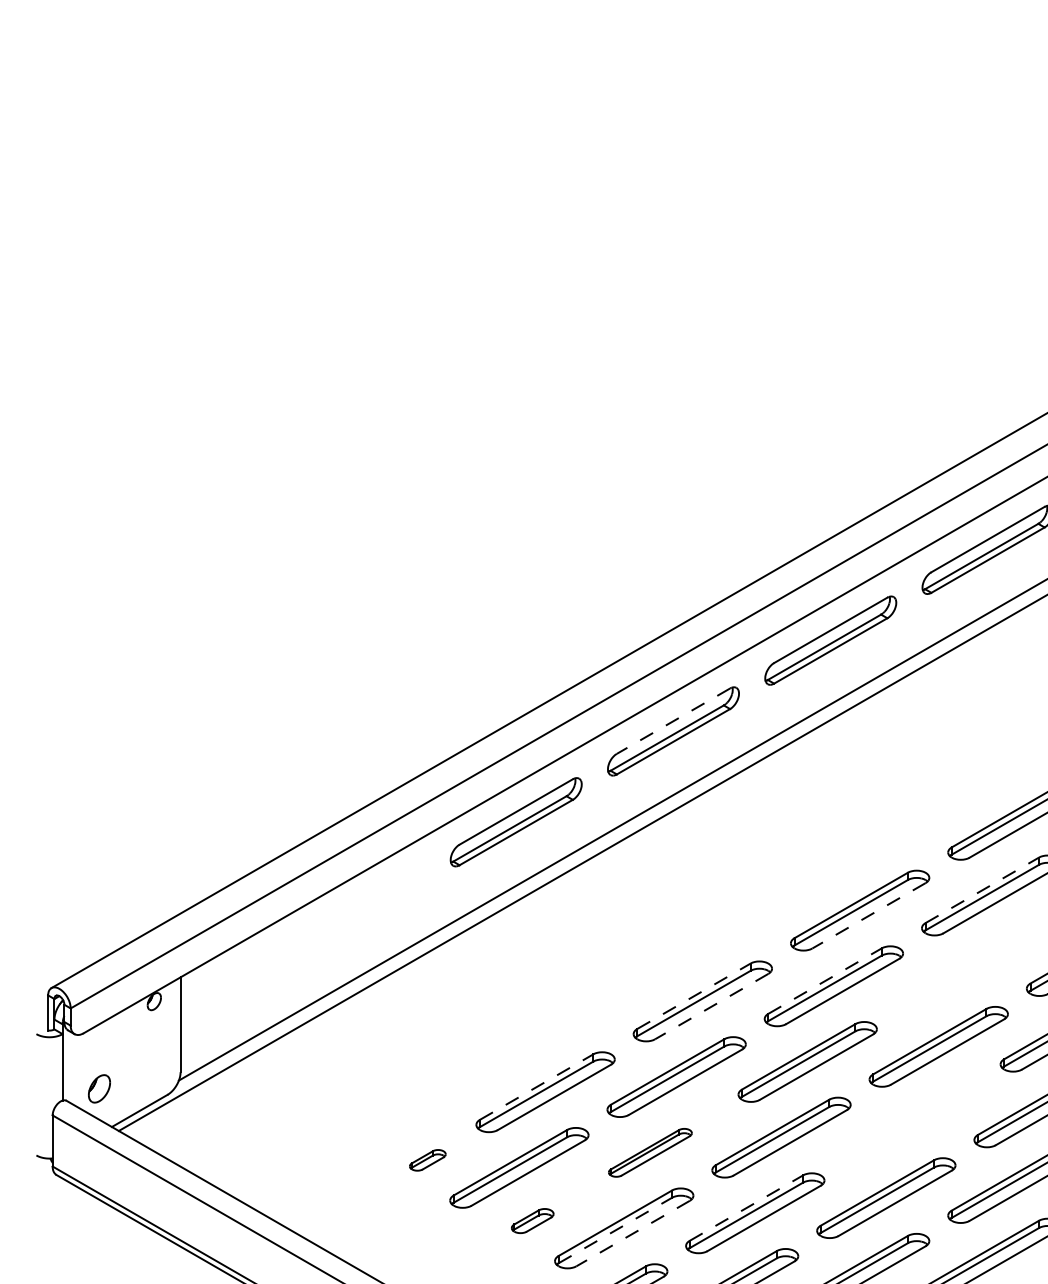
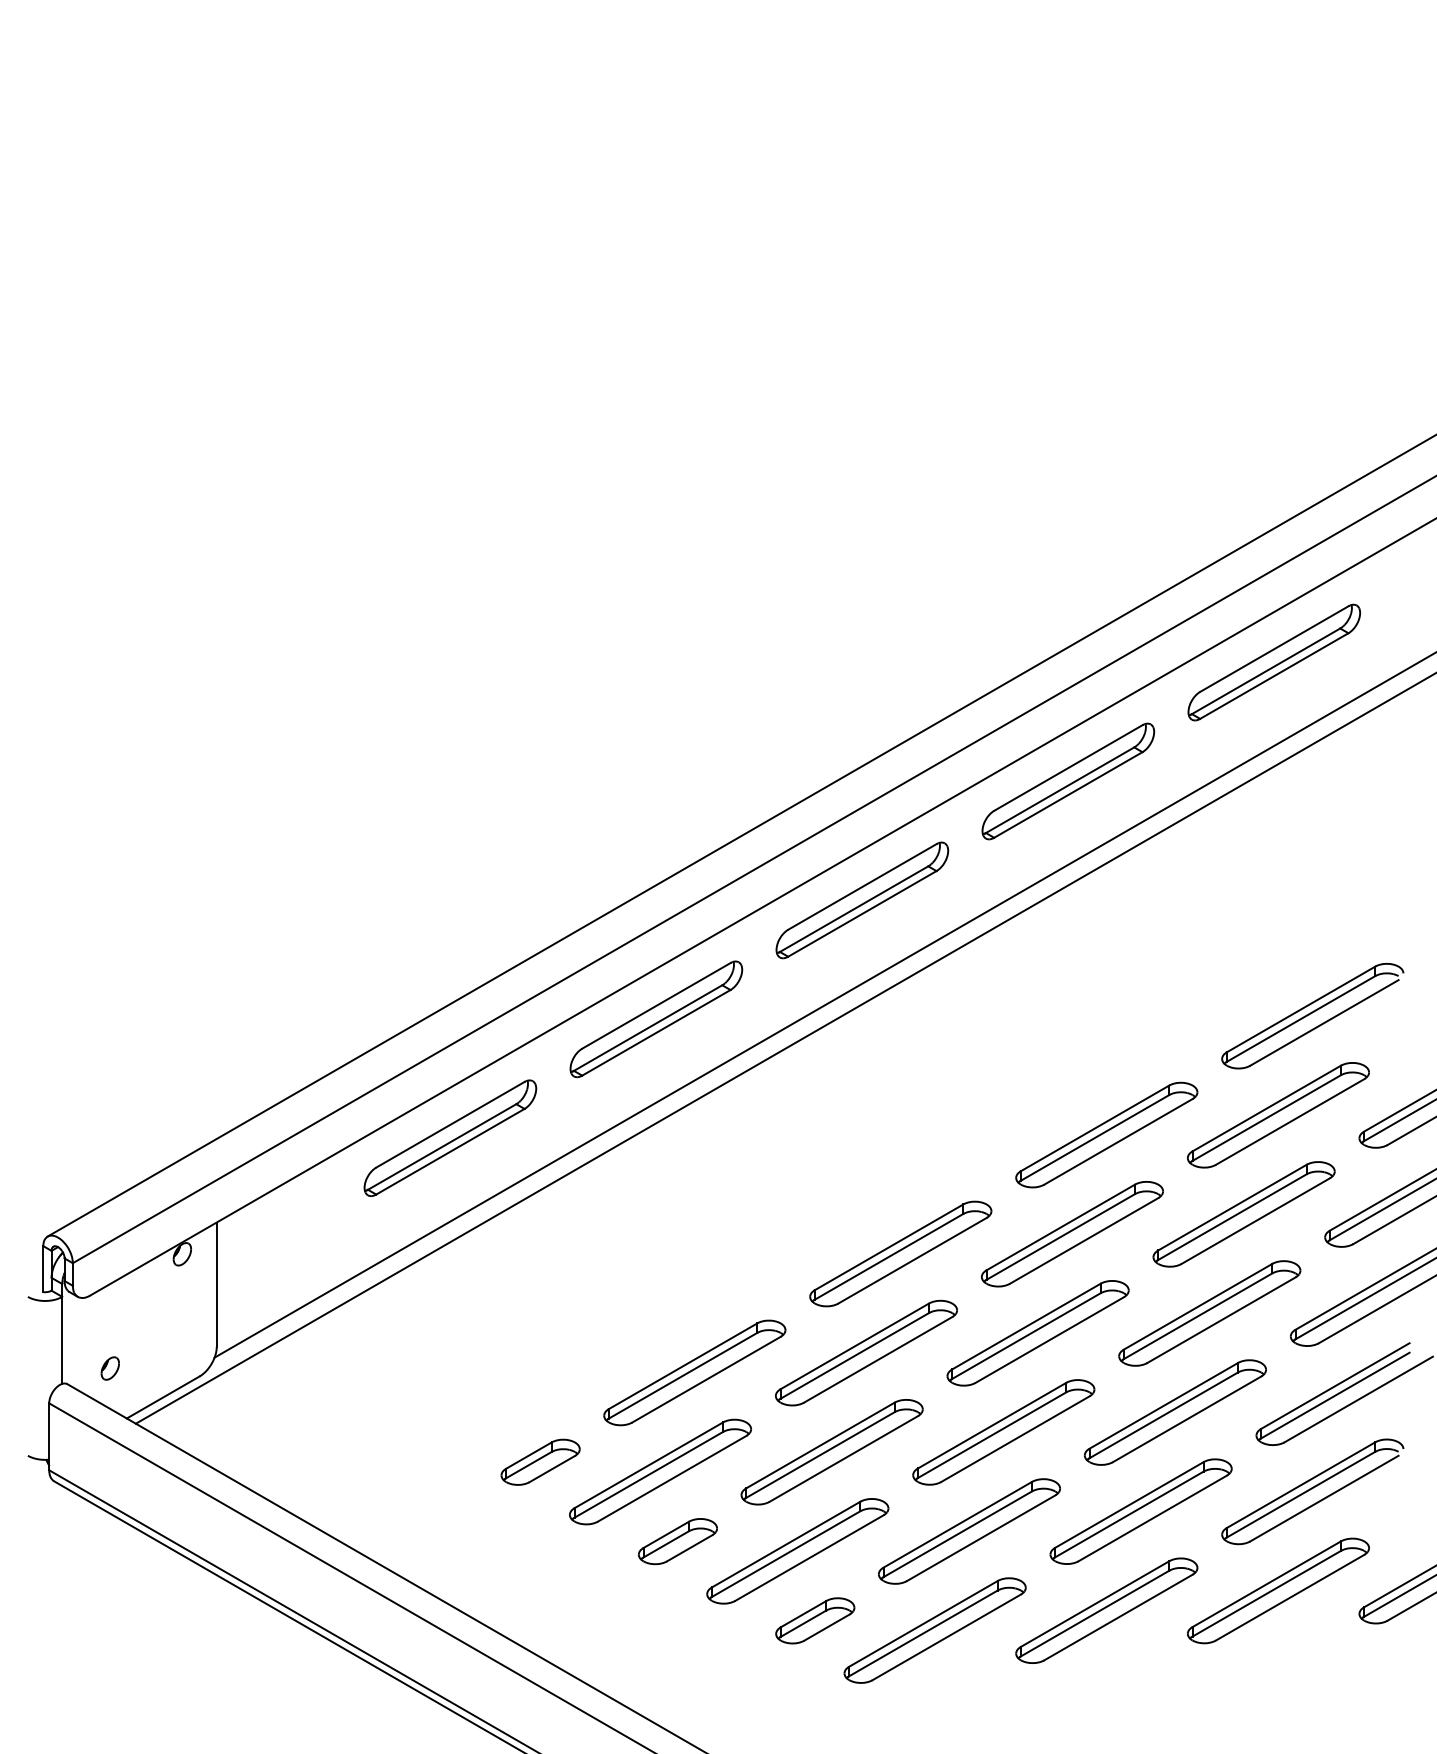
line: (673, 720) -> (862, 886), dashed -> solid
line: (982, 890) -> (1266, 1108), dashed -> solid
part: (359, 912) -> (450, 1137), added
line: (869, 915) -> (1118, 1141), dashed -> solid
part: (964, 971) -> (1243, 1214), added
line: (824, 981) -> (1060, 1227), dashed -> solid
line: (694, 996) -> (889, 1247), dashed -> solid
line: (711, 1006) -> (912, 1260), dashed -> solid
line: (536, 1087) -> (683, 1366), dashed -> solid
part: (98, 1088) -> (109, 1368), size x0.62
part: (911, 1122) -> (1174, 1412), added
part: (649, 1152) -> (831, 1452), size x1.67
part: (427, 1159) -> (540, 1461), size x1.67
line: (746, 1207) -> (957, 1524), dashed -> solid
part: (532, 1220) -> (677, 1541), size x1.43
line: (615, 1230) -> (786, 1554), dashed -> solid
line: (633, 1233) -> (809, 1558), dashed -> solid

